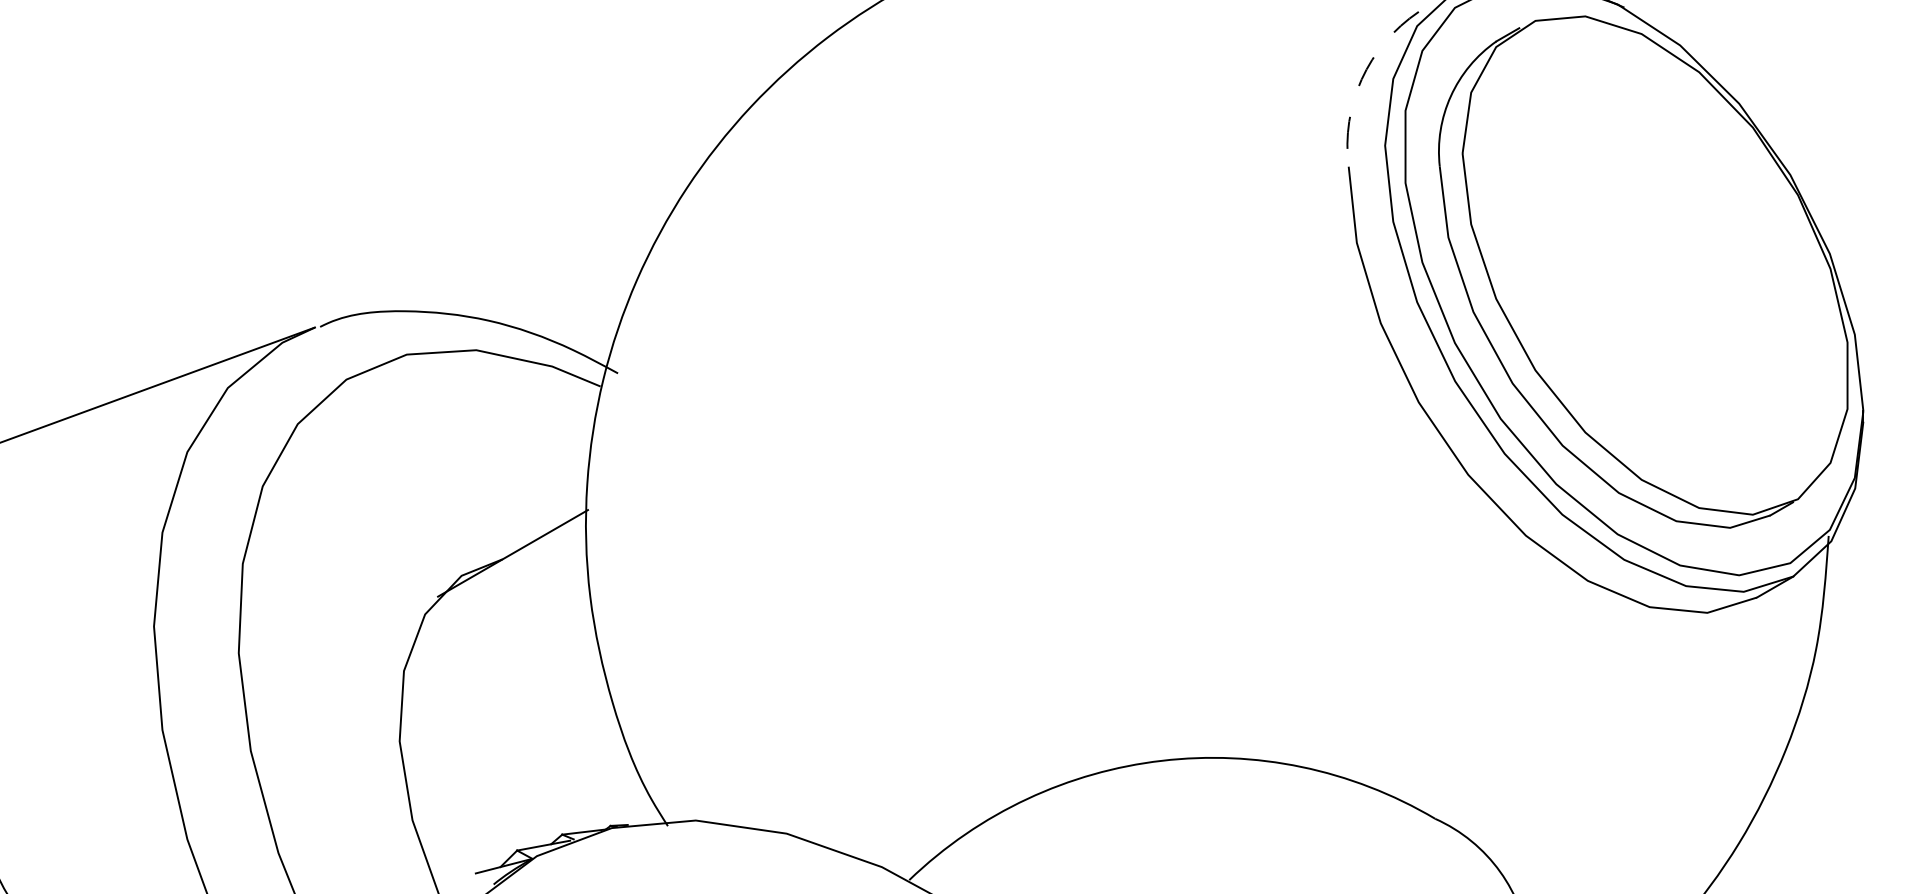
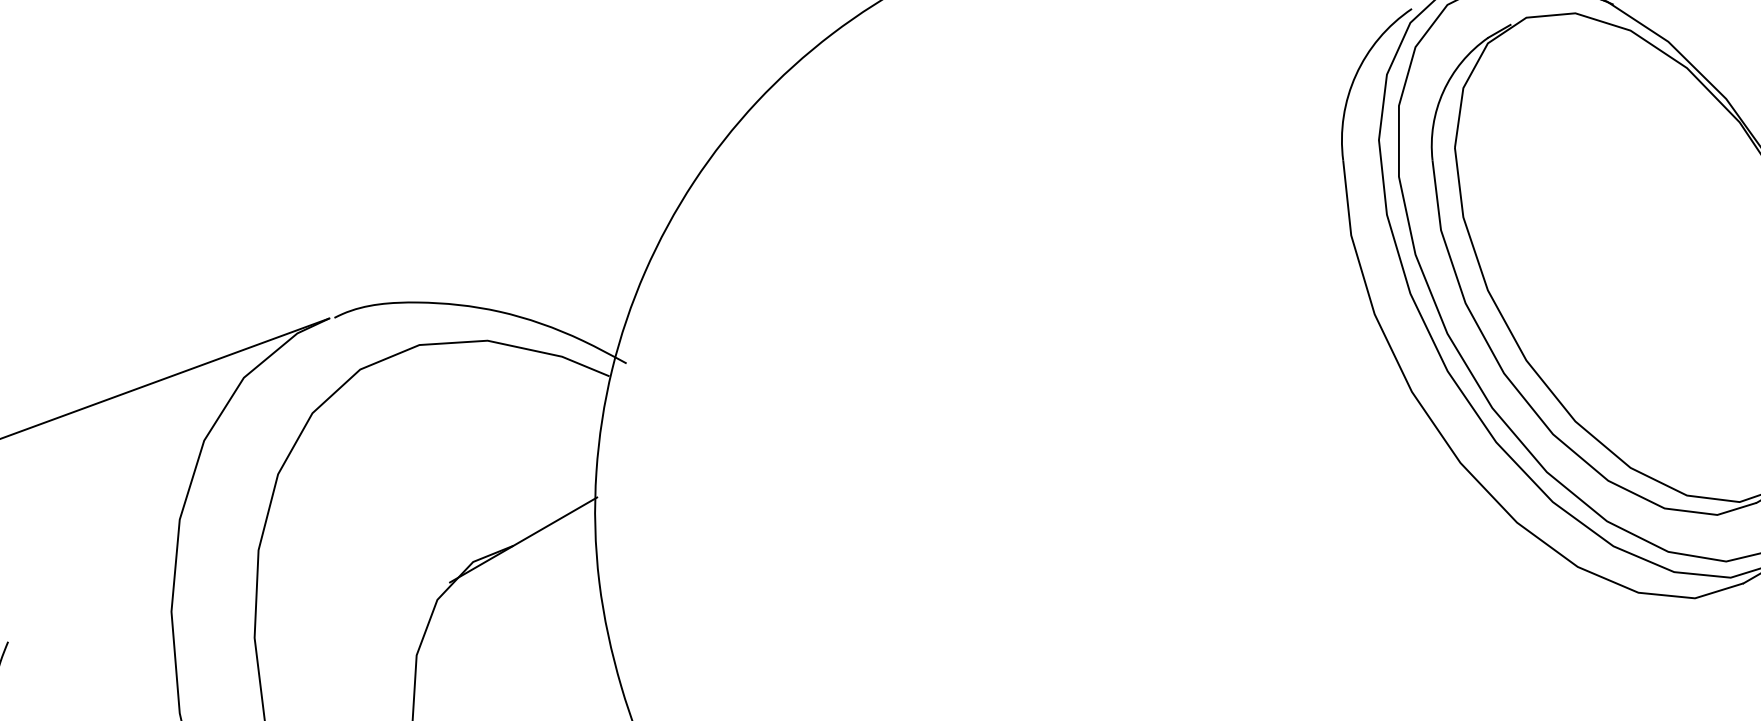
arc: (1361, 79) -> (1355, 75), dashed -> solid

